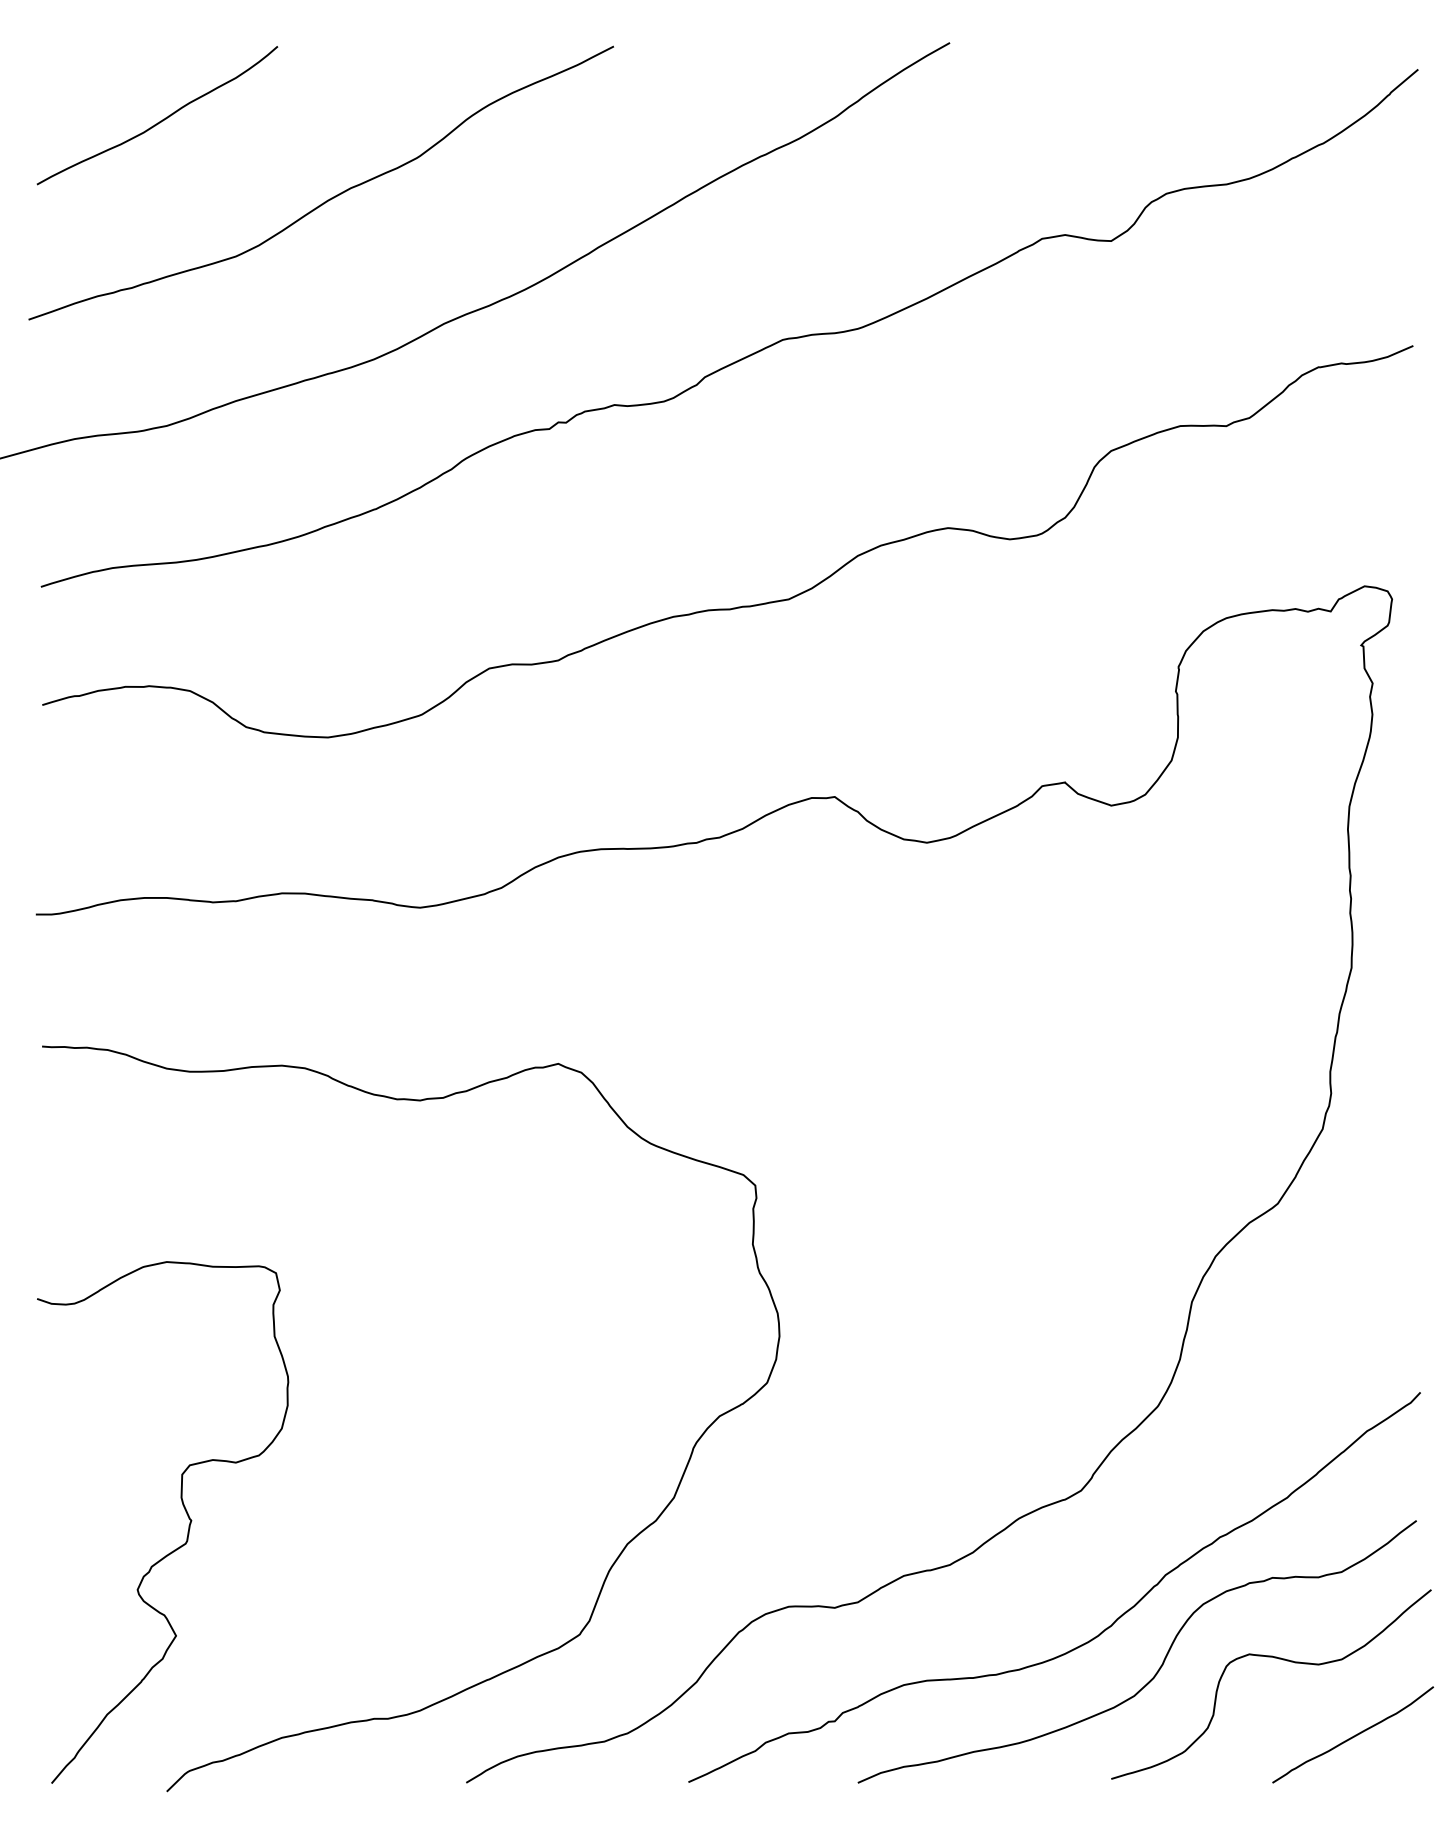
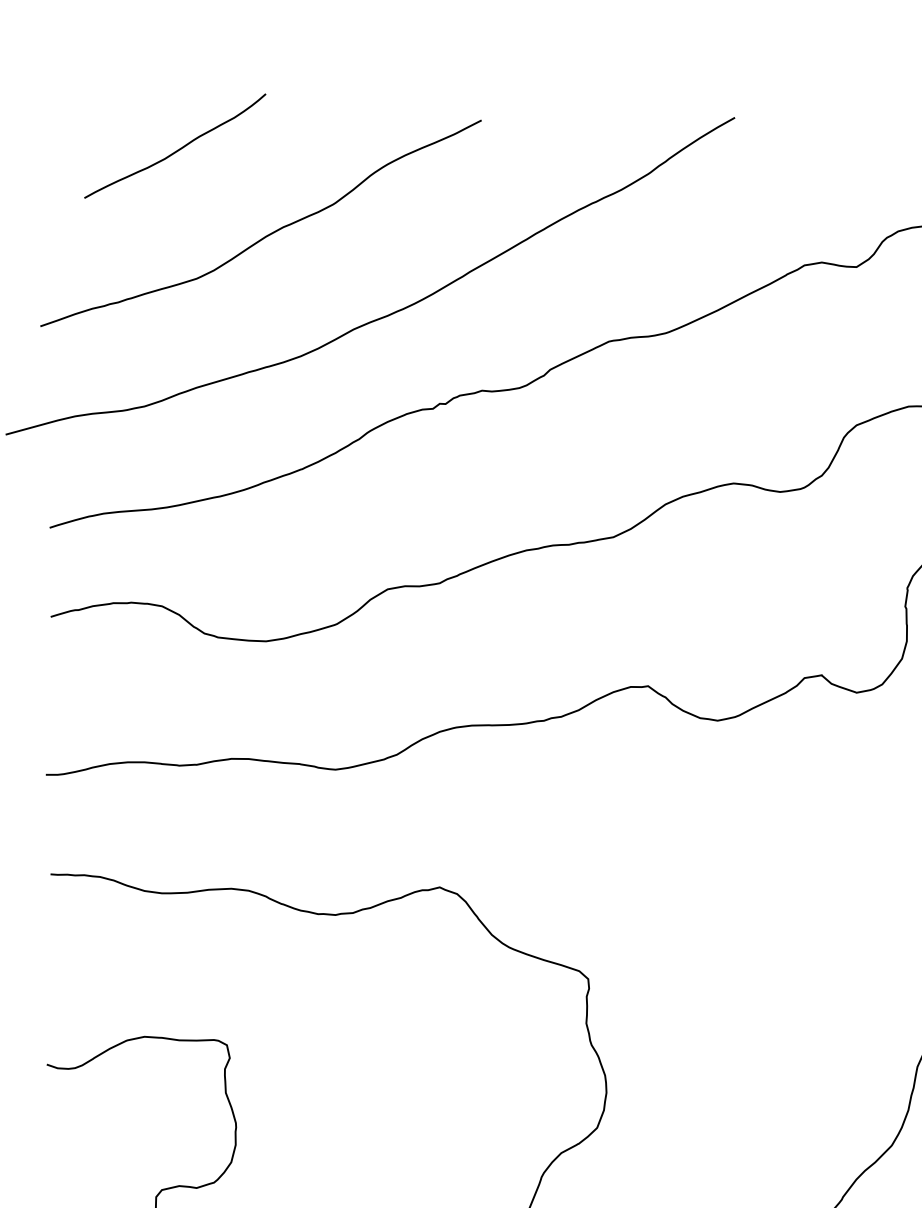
curve: (160, 120) -> (177, 149), moved

